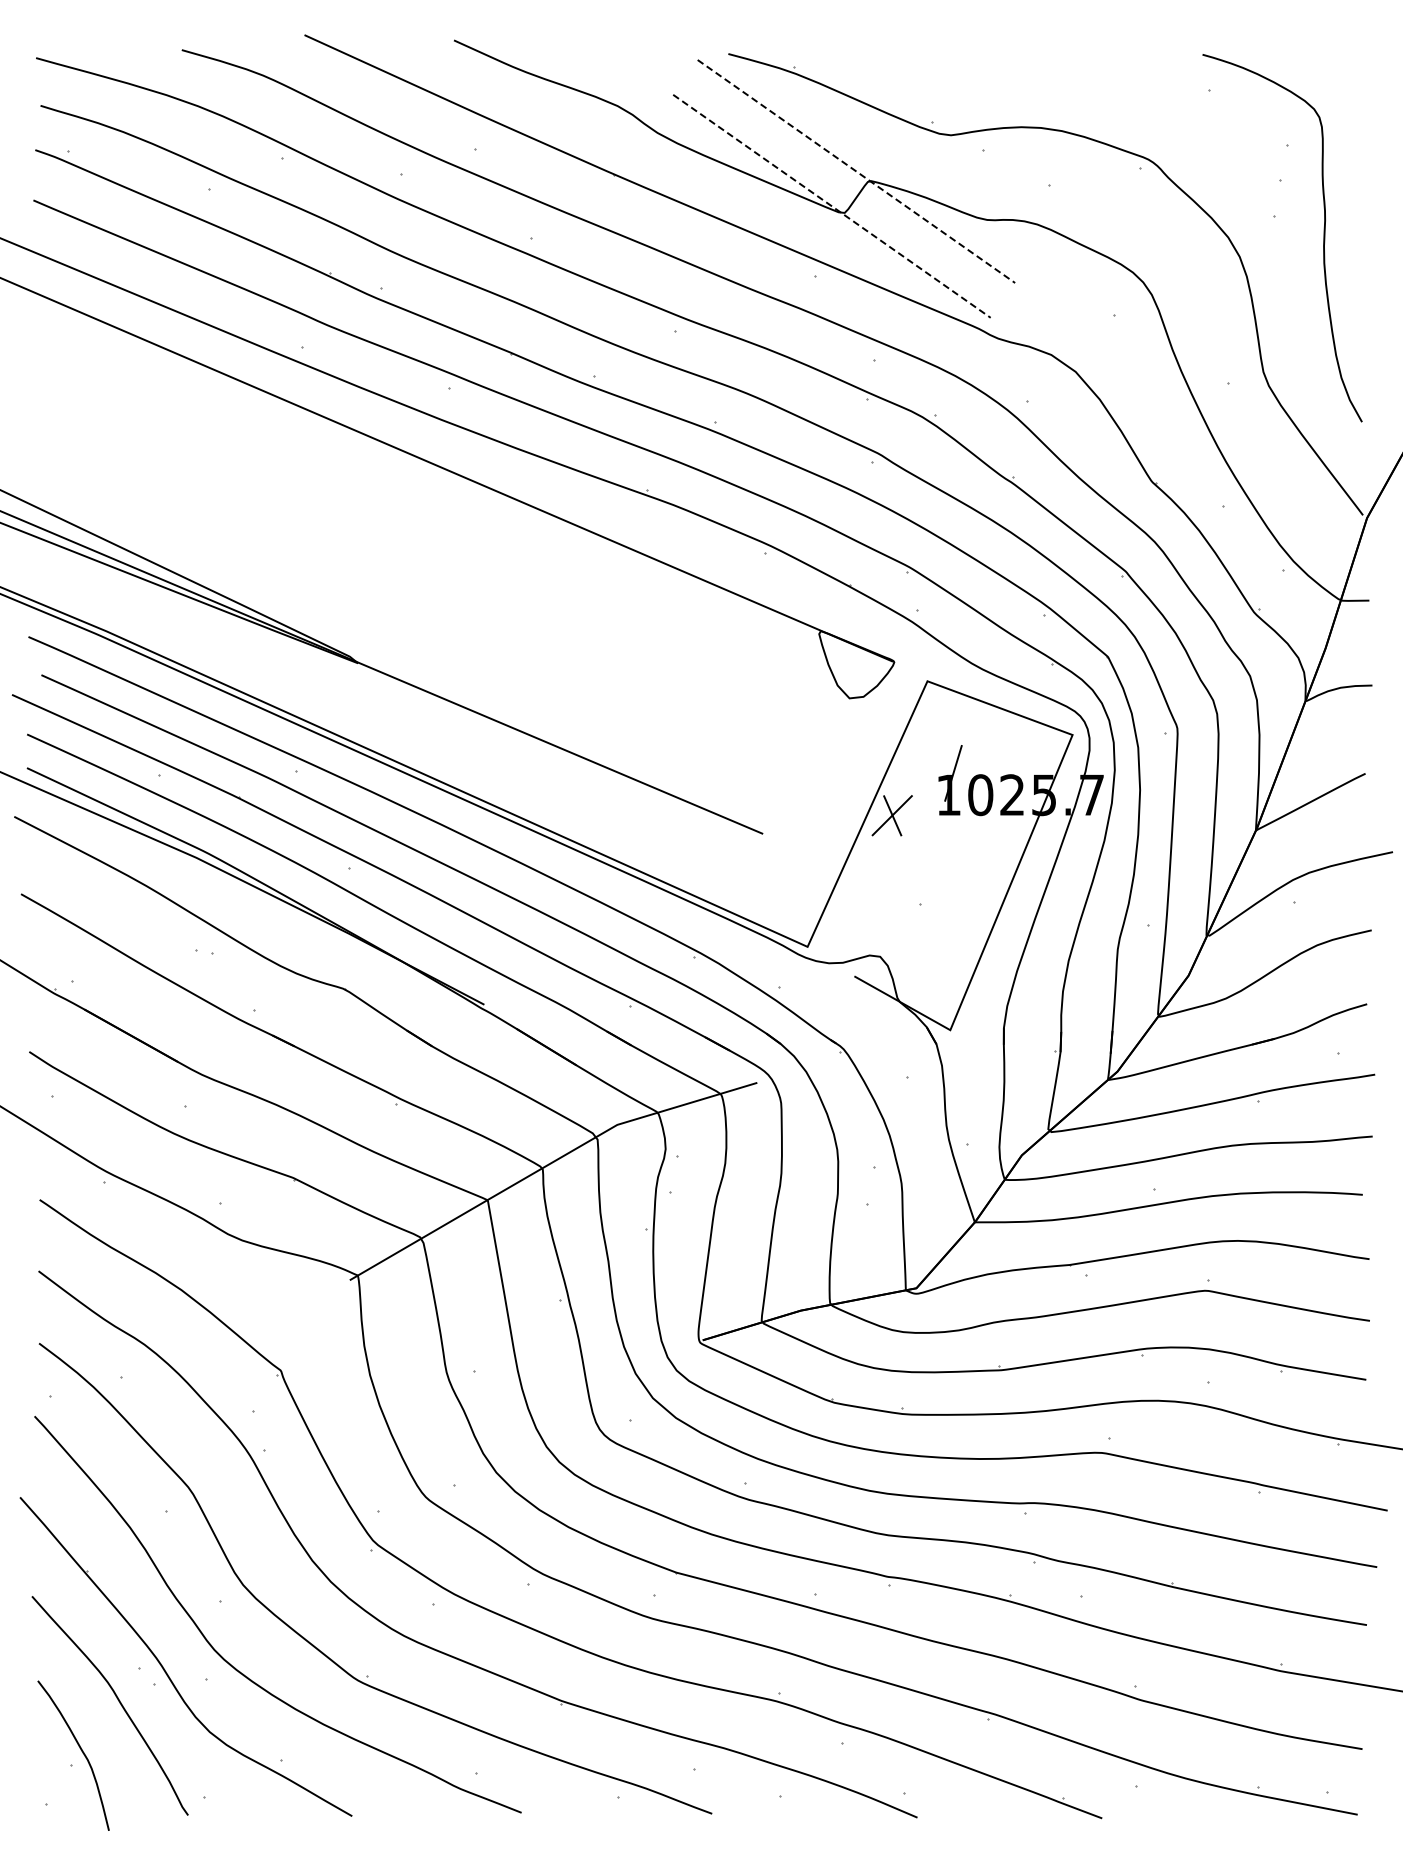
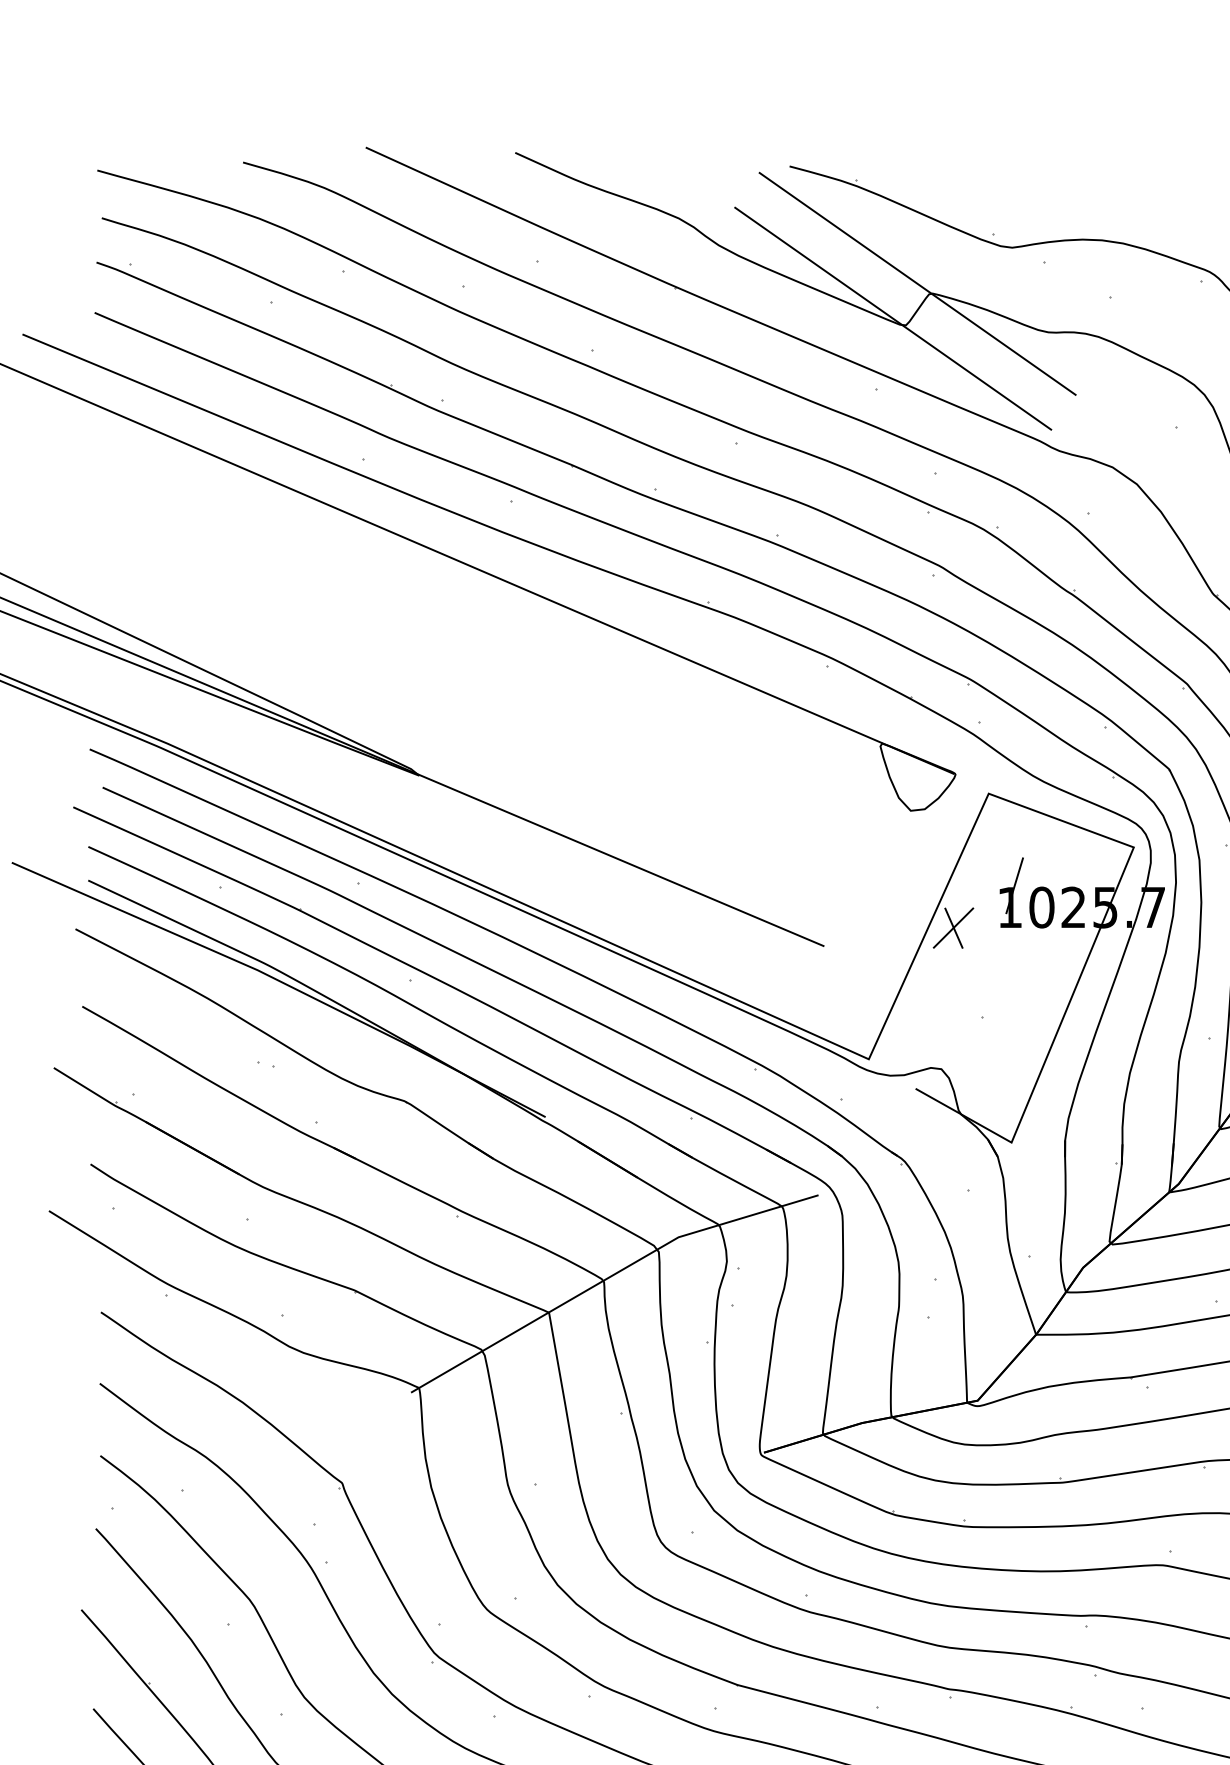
line: (856, 171) -> (917, 283), dashed -> solid
line: (831, 206) -> (892, 318), dashed -> solid

